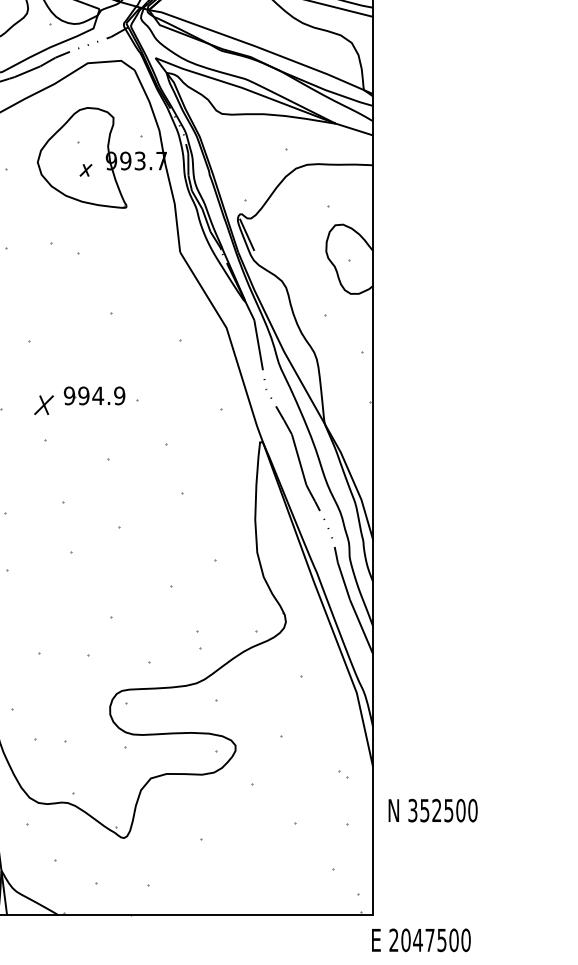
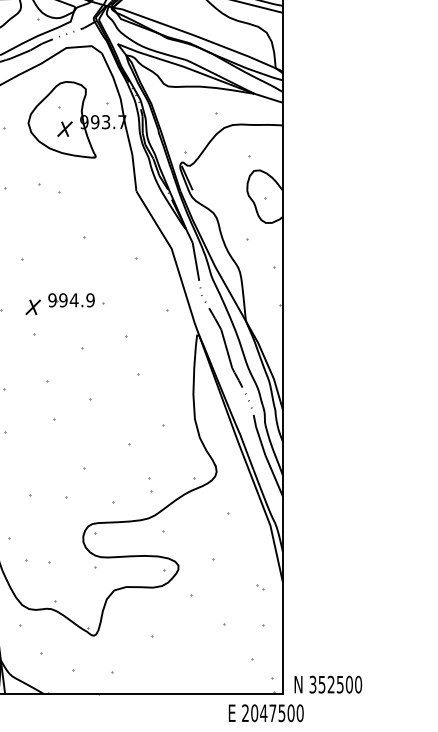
part: (85, 170) -> (64, 129), size x1.67
text: (432, 810) -> (327, 684), moved
text: (421, 940) -> (266, 713), moved

